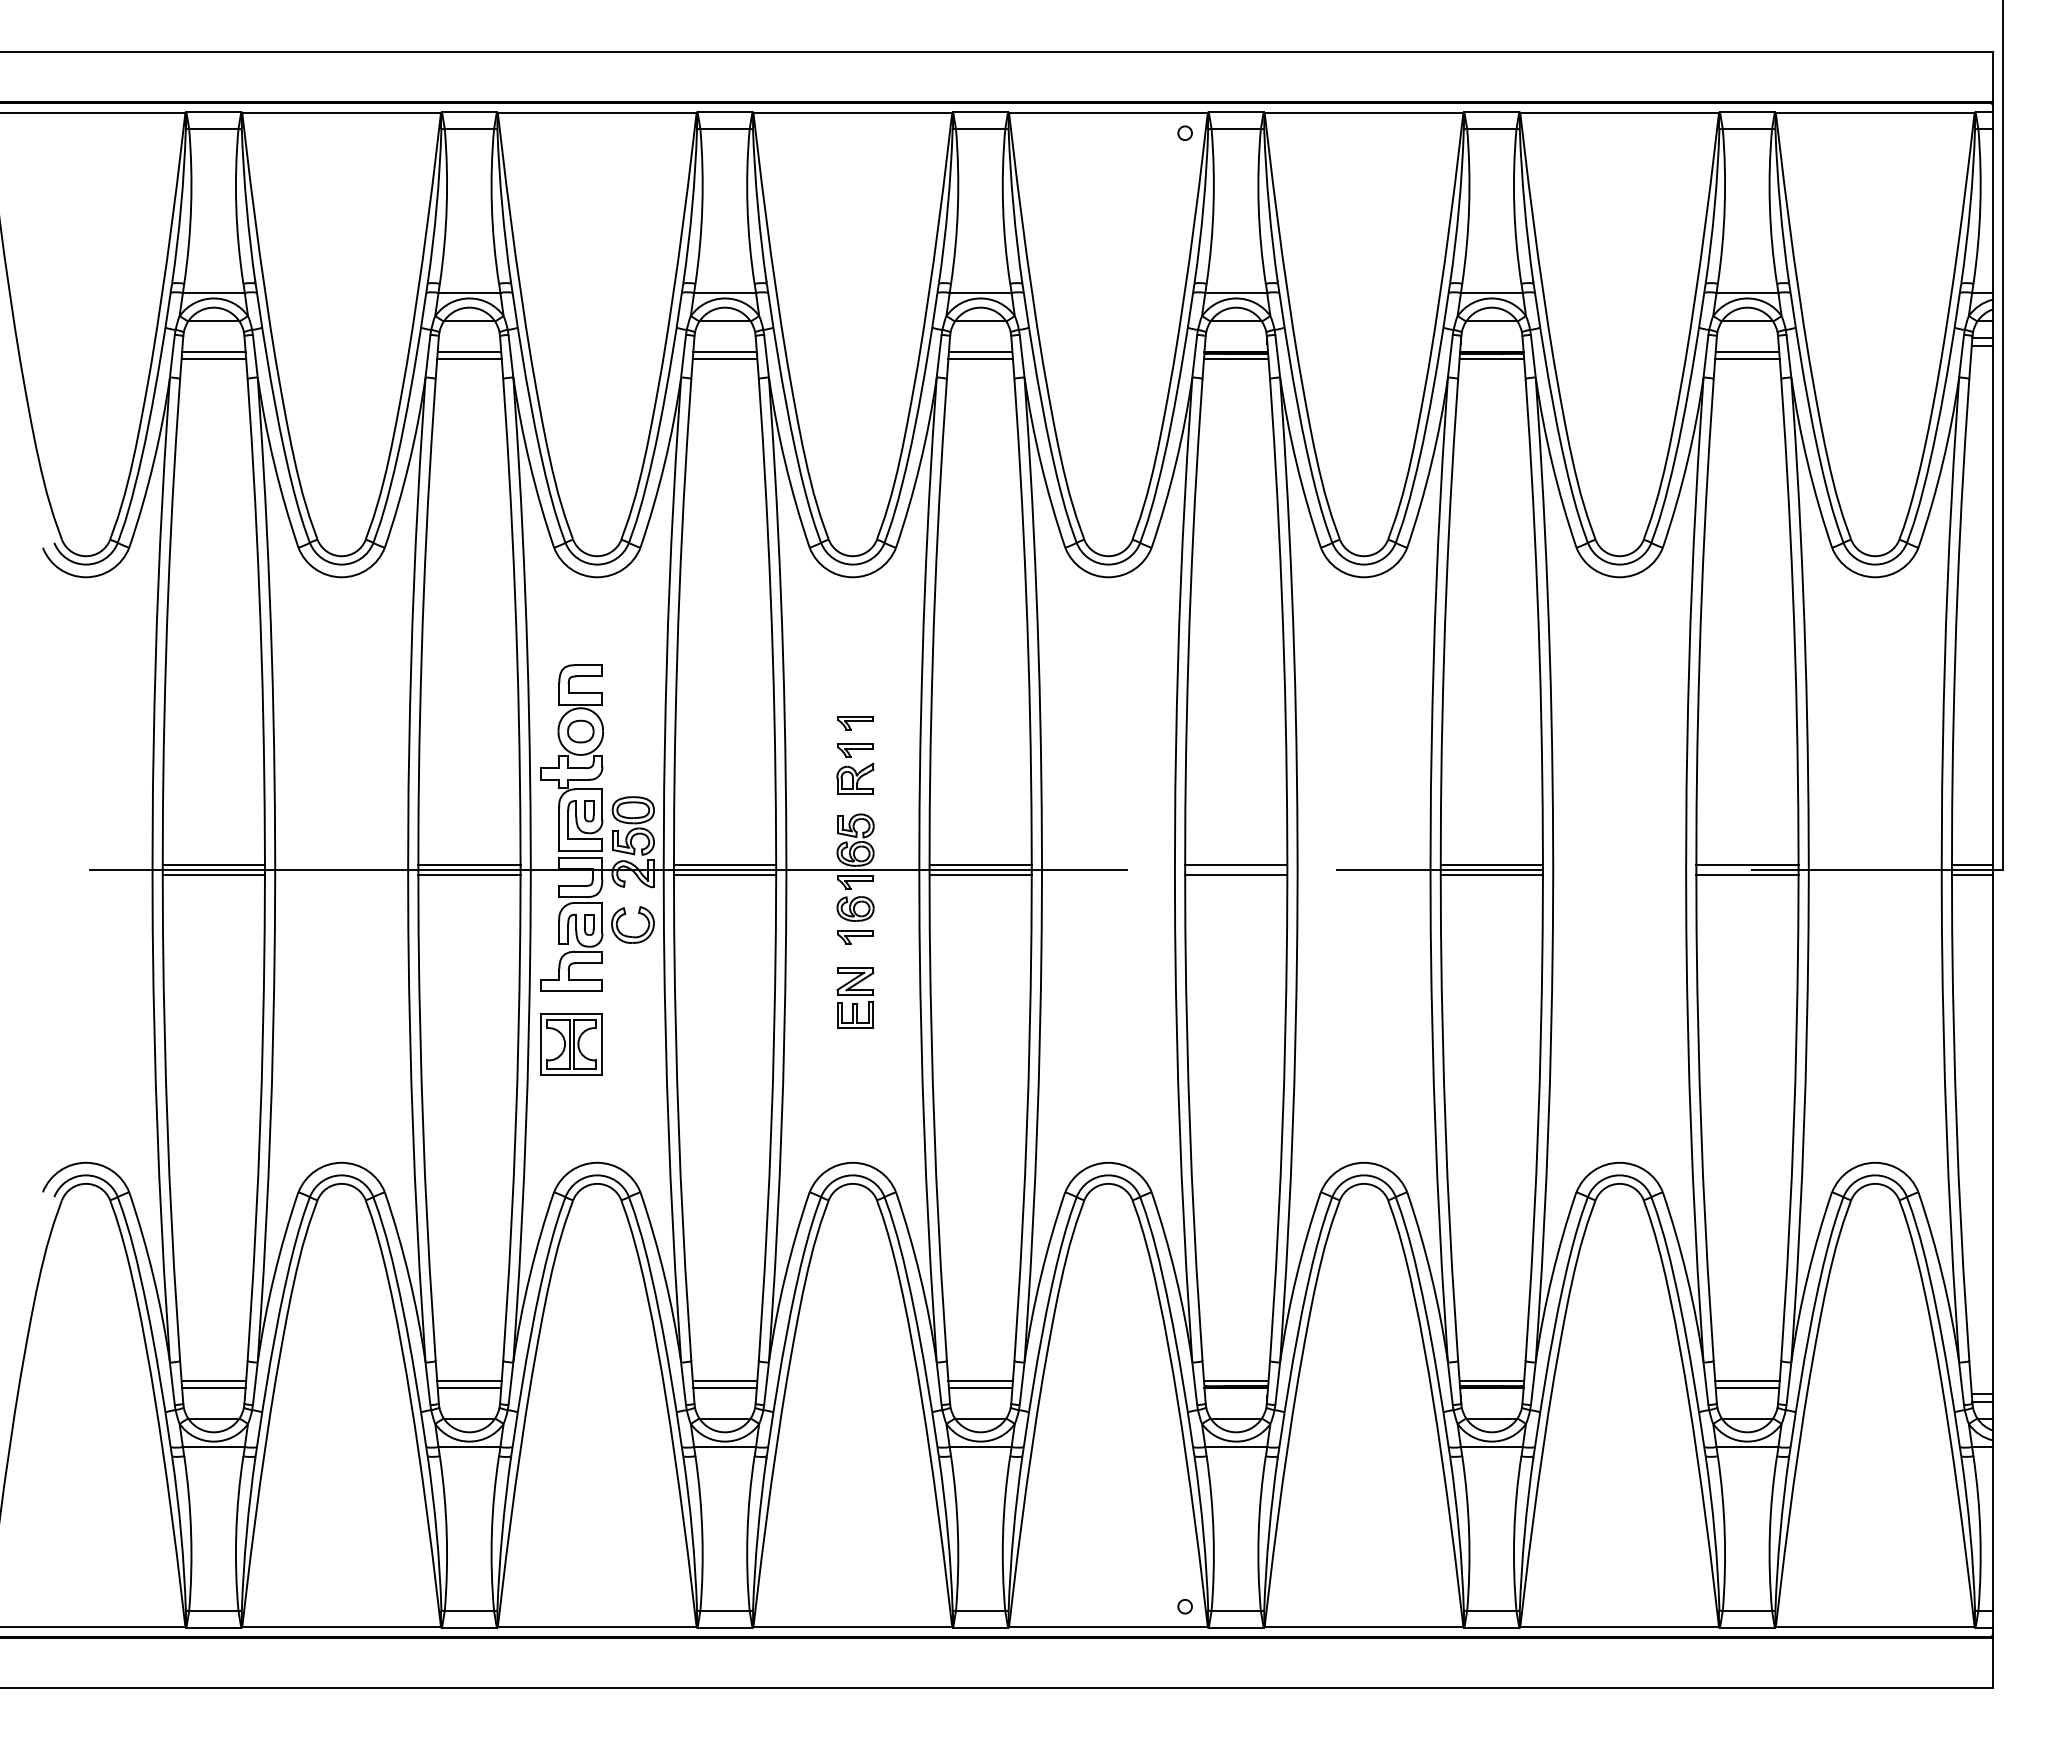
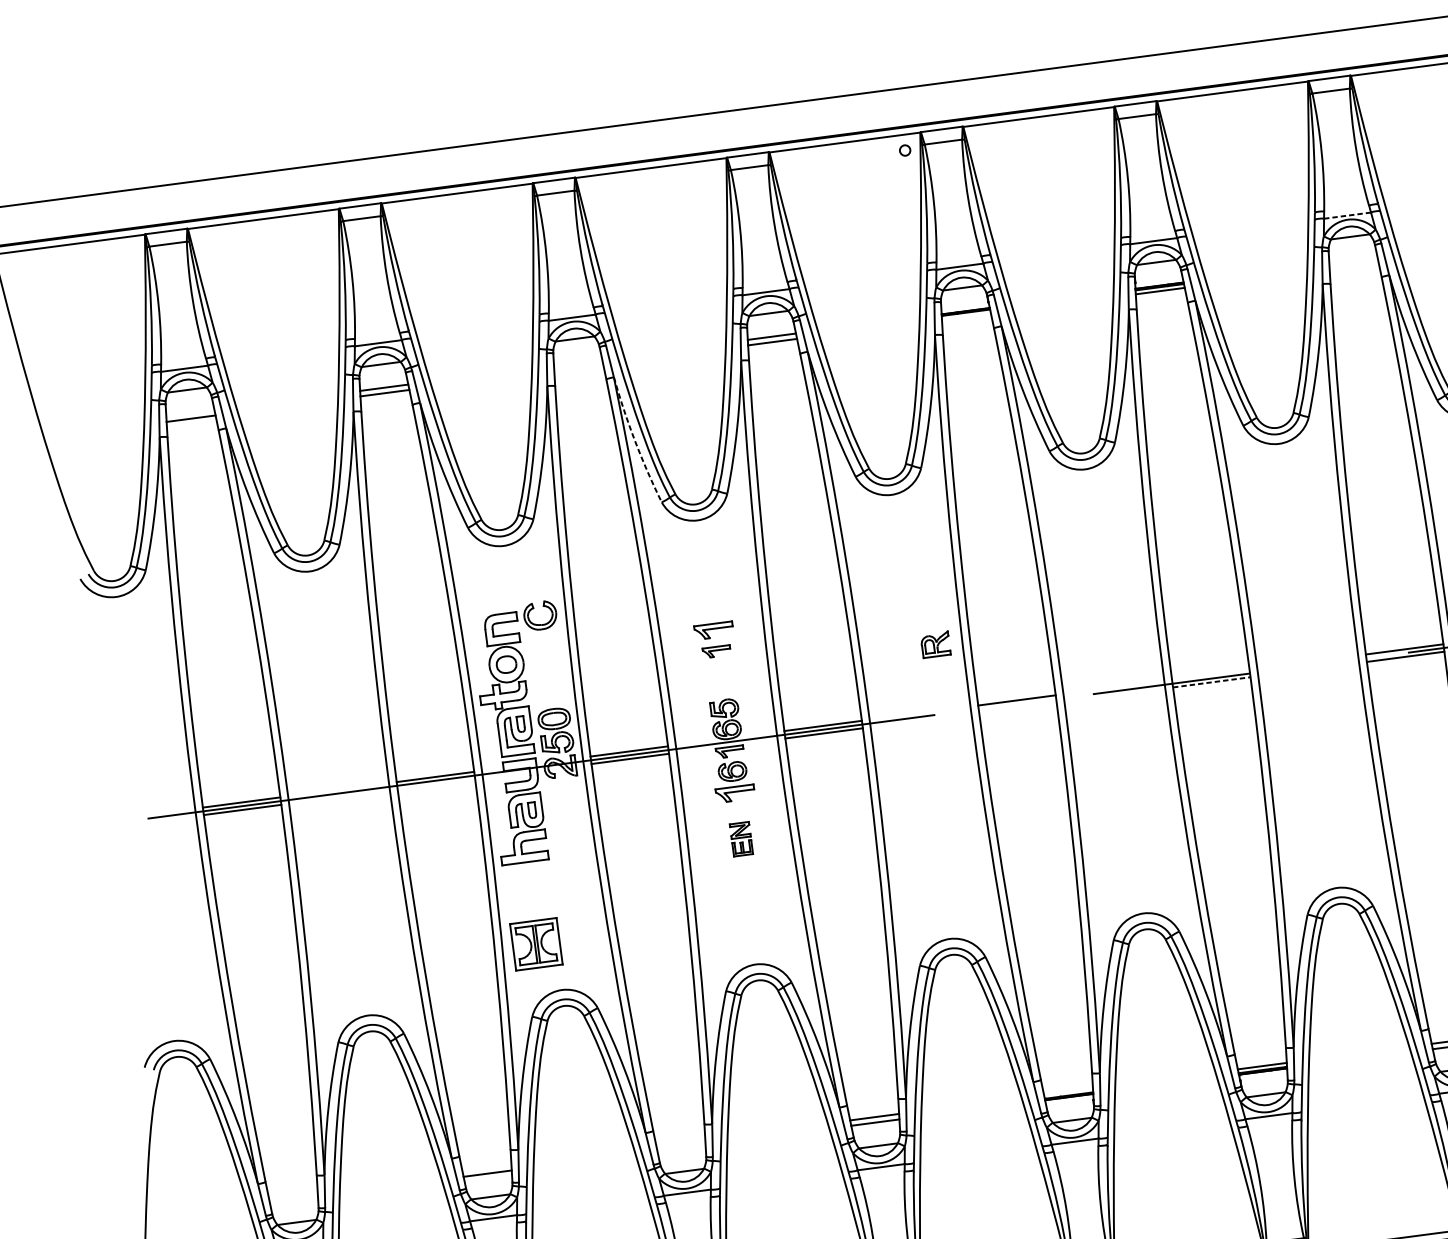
line: (1747, 293) -> (1347, 215), solid -> dashed
line: (213, 351) -> (190, 413), removed
line: (724, 351) -> (577, 362), removed
line: (1747, 351) -> (1353, 259), removed
line: (724, 359) -> (578, 368), removed
line: (1235, 359) -> (965, 317), removed
line: (1747, 359) -> (1354, 265), removed
arc: (785, 463) -> (635, 440), solid -> dashed
part: (855, 723) -> (714, 631), size x1.4
part: (855, 778) -> (935, 644), moved
line: (1491, 865) -> (1210, 675), removed
line: (469, 874) -> (436, 784), removed
line: (1236, 874) -> (1018, 707), removed
line: (1492, 874) -> (1212, 681), solid -> dashed
part: (626, 914) -> (534, 608), moved
part: (855, 937) -> (735, 793), size x1.4
part: (855, 997) -> (741, 838), size x0.7
part: (571, 1044) -> (536, 944), moved
line: (213, 1380) -> (292, 1193), removed
line: (469, 1380) -> (486, 1167), removed
line: (724, 1380) -> (680, 1142), removed
line: (1235, 1380) -> (1067, 1091), removed
line: (213, 1388) -> (293, 1199), removed
line: (724, 1388) -> (681, 1148), removed

